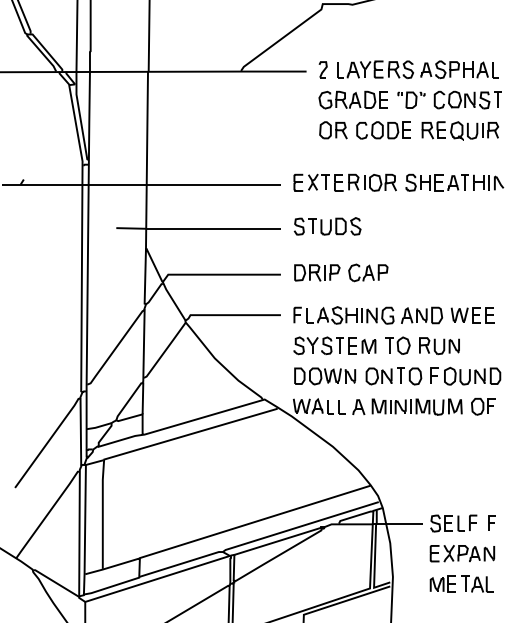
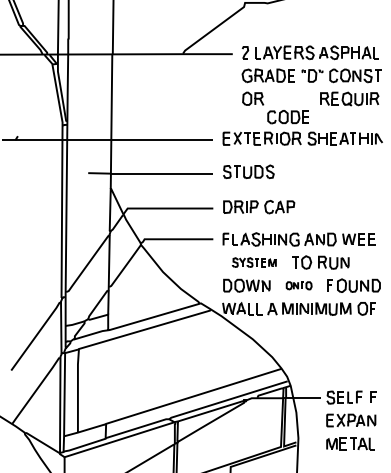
part: (383, 130) -> (288, 117), moved
part: (334, 345) -> (254, 262), size x0.7
part: (393, 376) -> (298, 285), size x0.6

